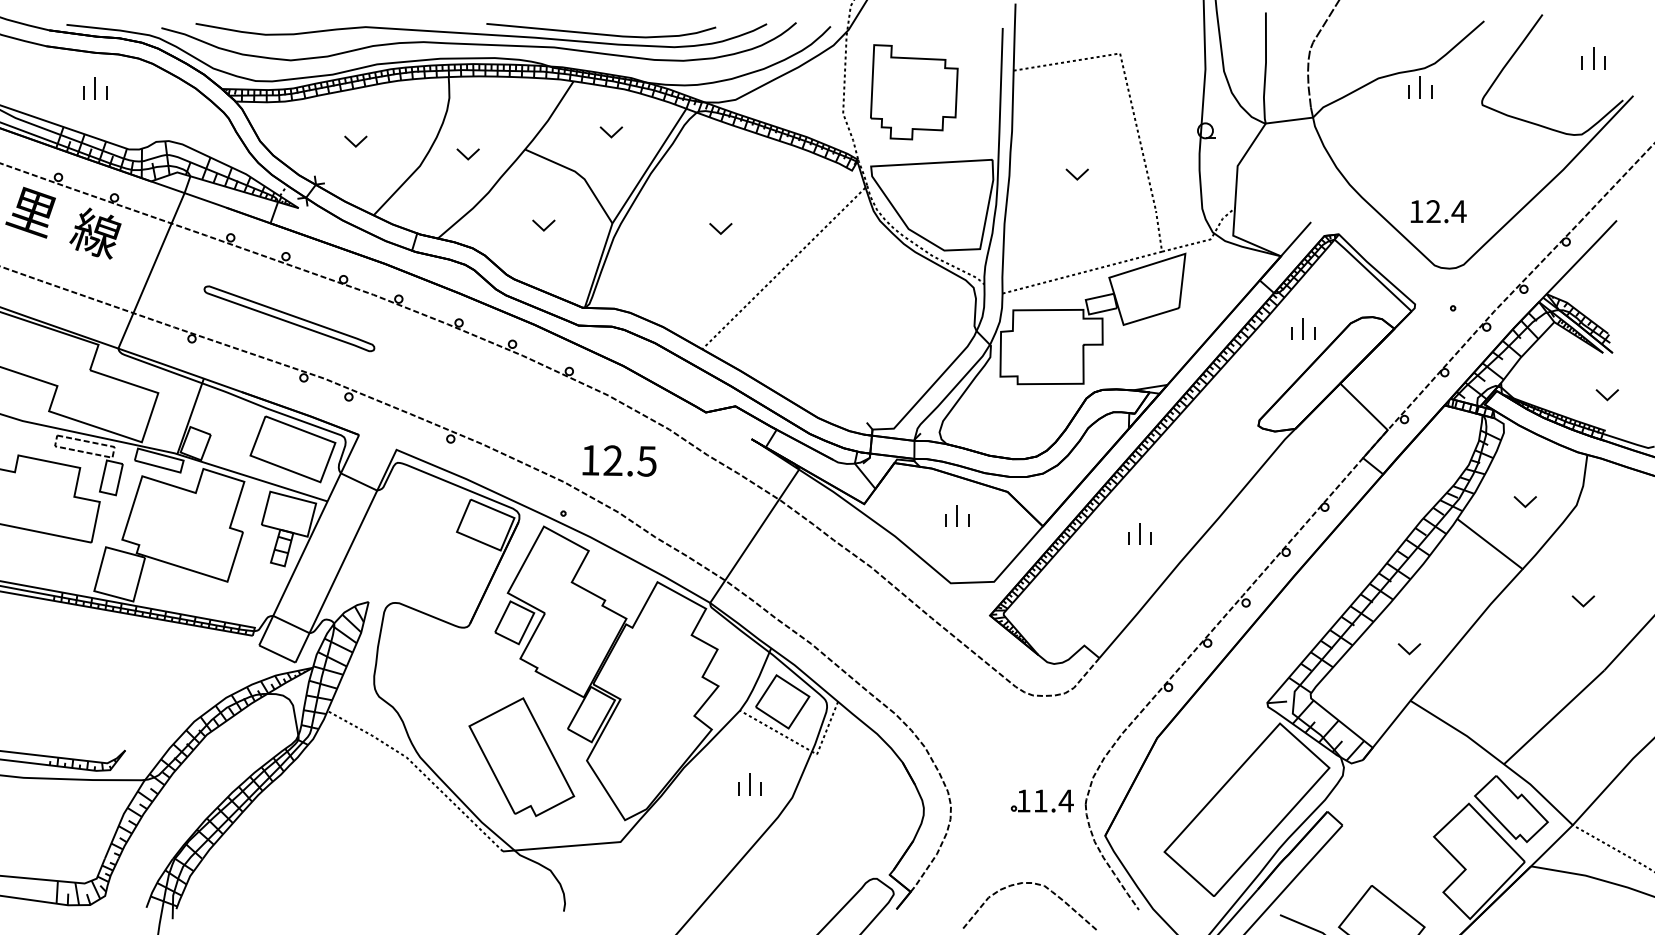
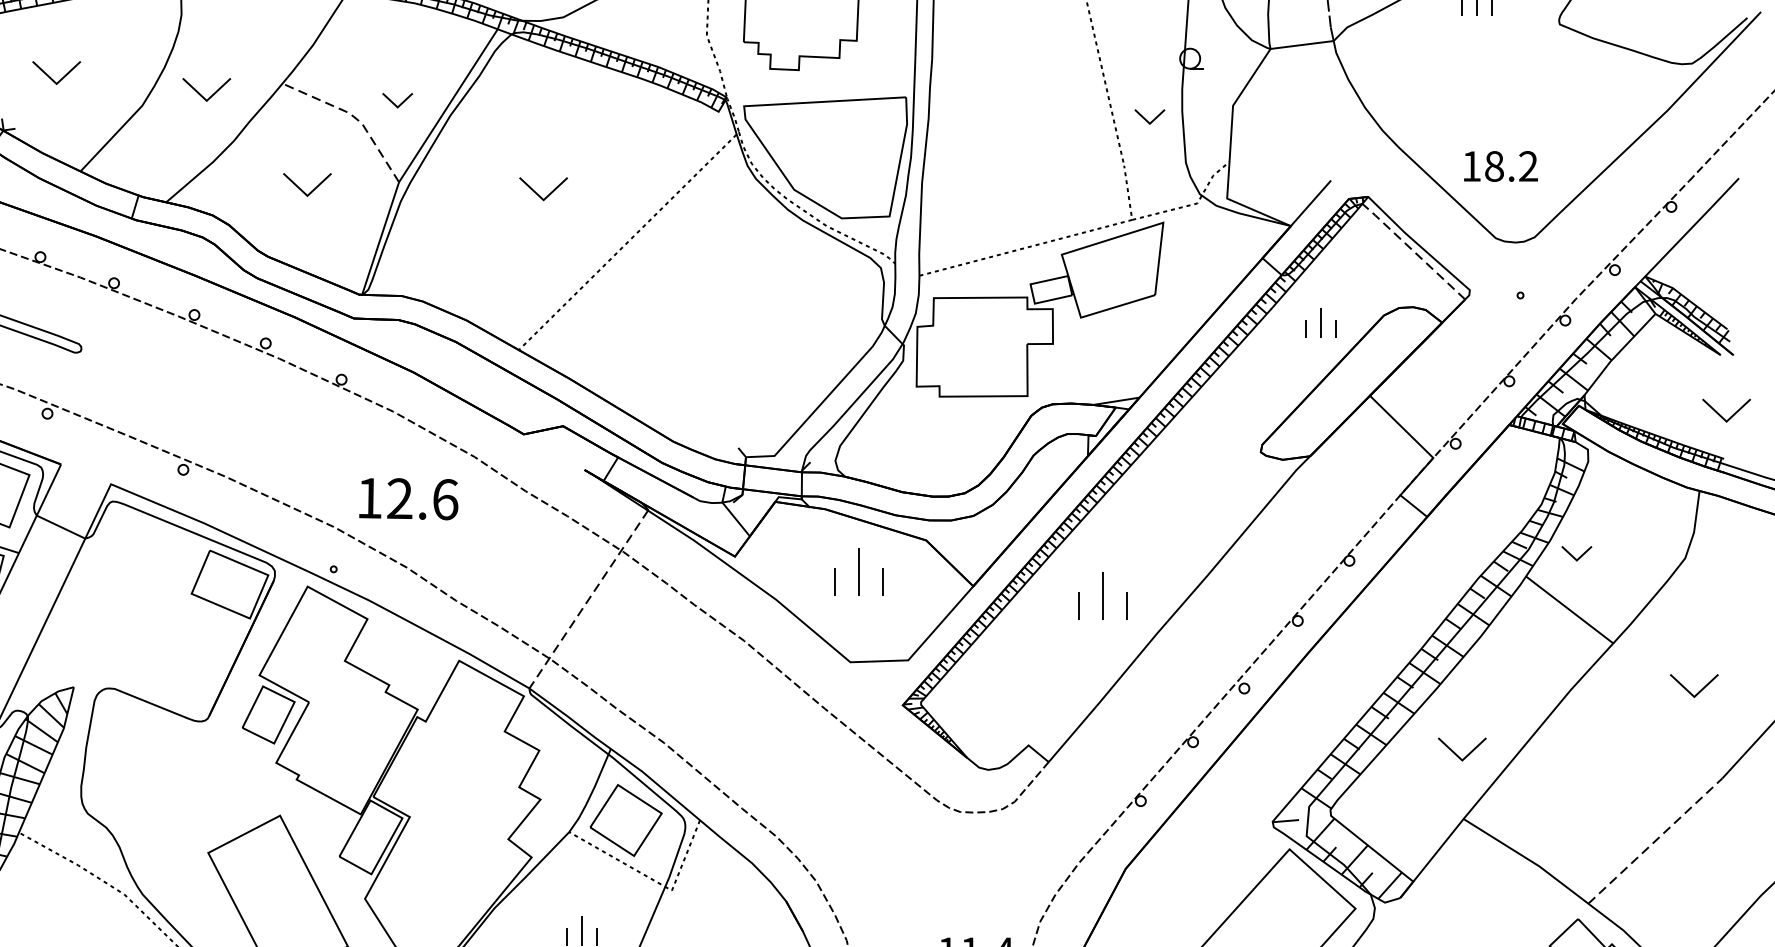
part: (611, 132) -> (397, 100), moved
part: (355, 141) -> (56, 72), size x1.6
part: (467, 154) -> (205, 90), size x1.6
line: (578, 174) -> (353, 116), solid -> dashed
part: (1076, 174) -> (1148, 116), moved
text: (1446, 211) -> (1511, 166), 12.4 -> 18.2
part: (543, 225) -> (307, 184), size x1.6
part: (720, 228) -> (543, 188), size x1.6
line: (1372, 274) -> (1412, 250), solid -> dashed
part: (1606, 395) -> (1725, 411), size x1.6
text: (646, 461) -> (444, 499), 12.5 -> 12.6
part: (1524, 501) -> (1575, 553), moved
part: (957, 515) -> (859, 571), size x1.6
part: (1139, 533) -> (1102, 595), size x1.6
line: (754, 536) -> (588, 599), solid -> dashed
part: (1583, 601) -> (1694, 686), size x1.6
part: (1409, 649) -> (1462, 750), size x1.6
line: (1554, 717) -> (1655, 841), solid -> dashed

